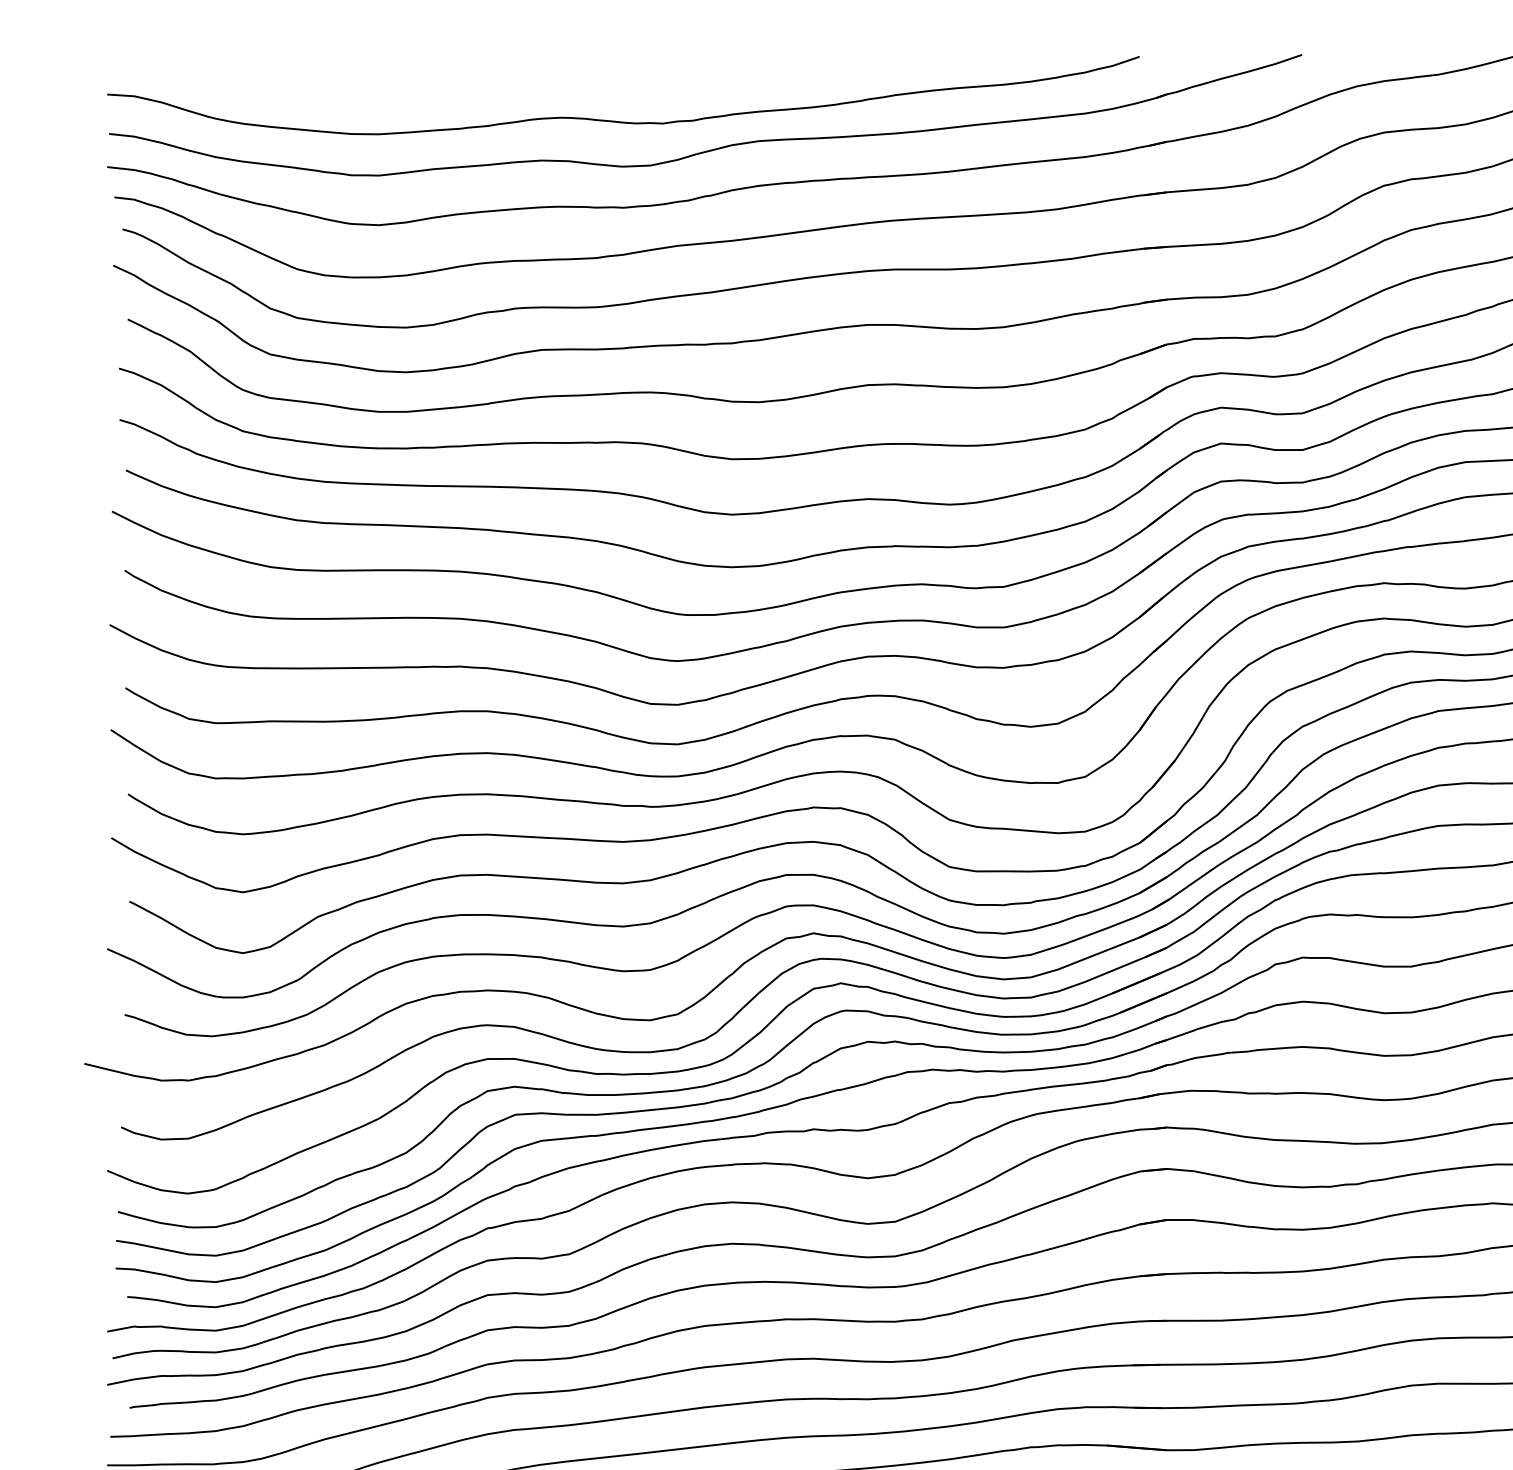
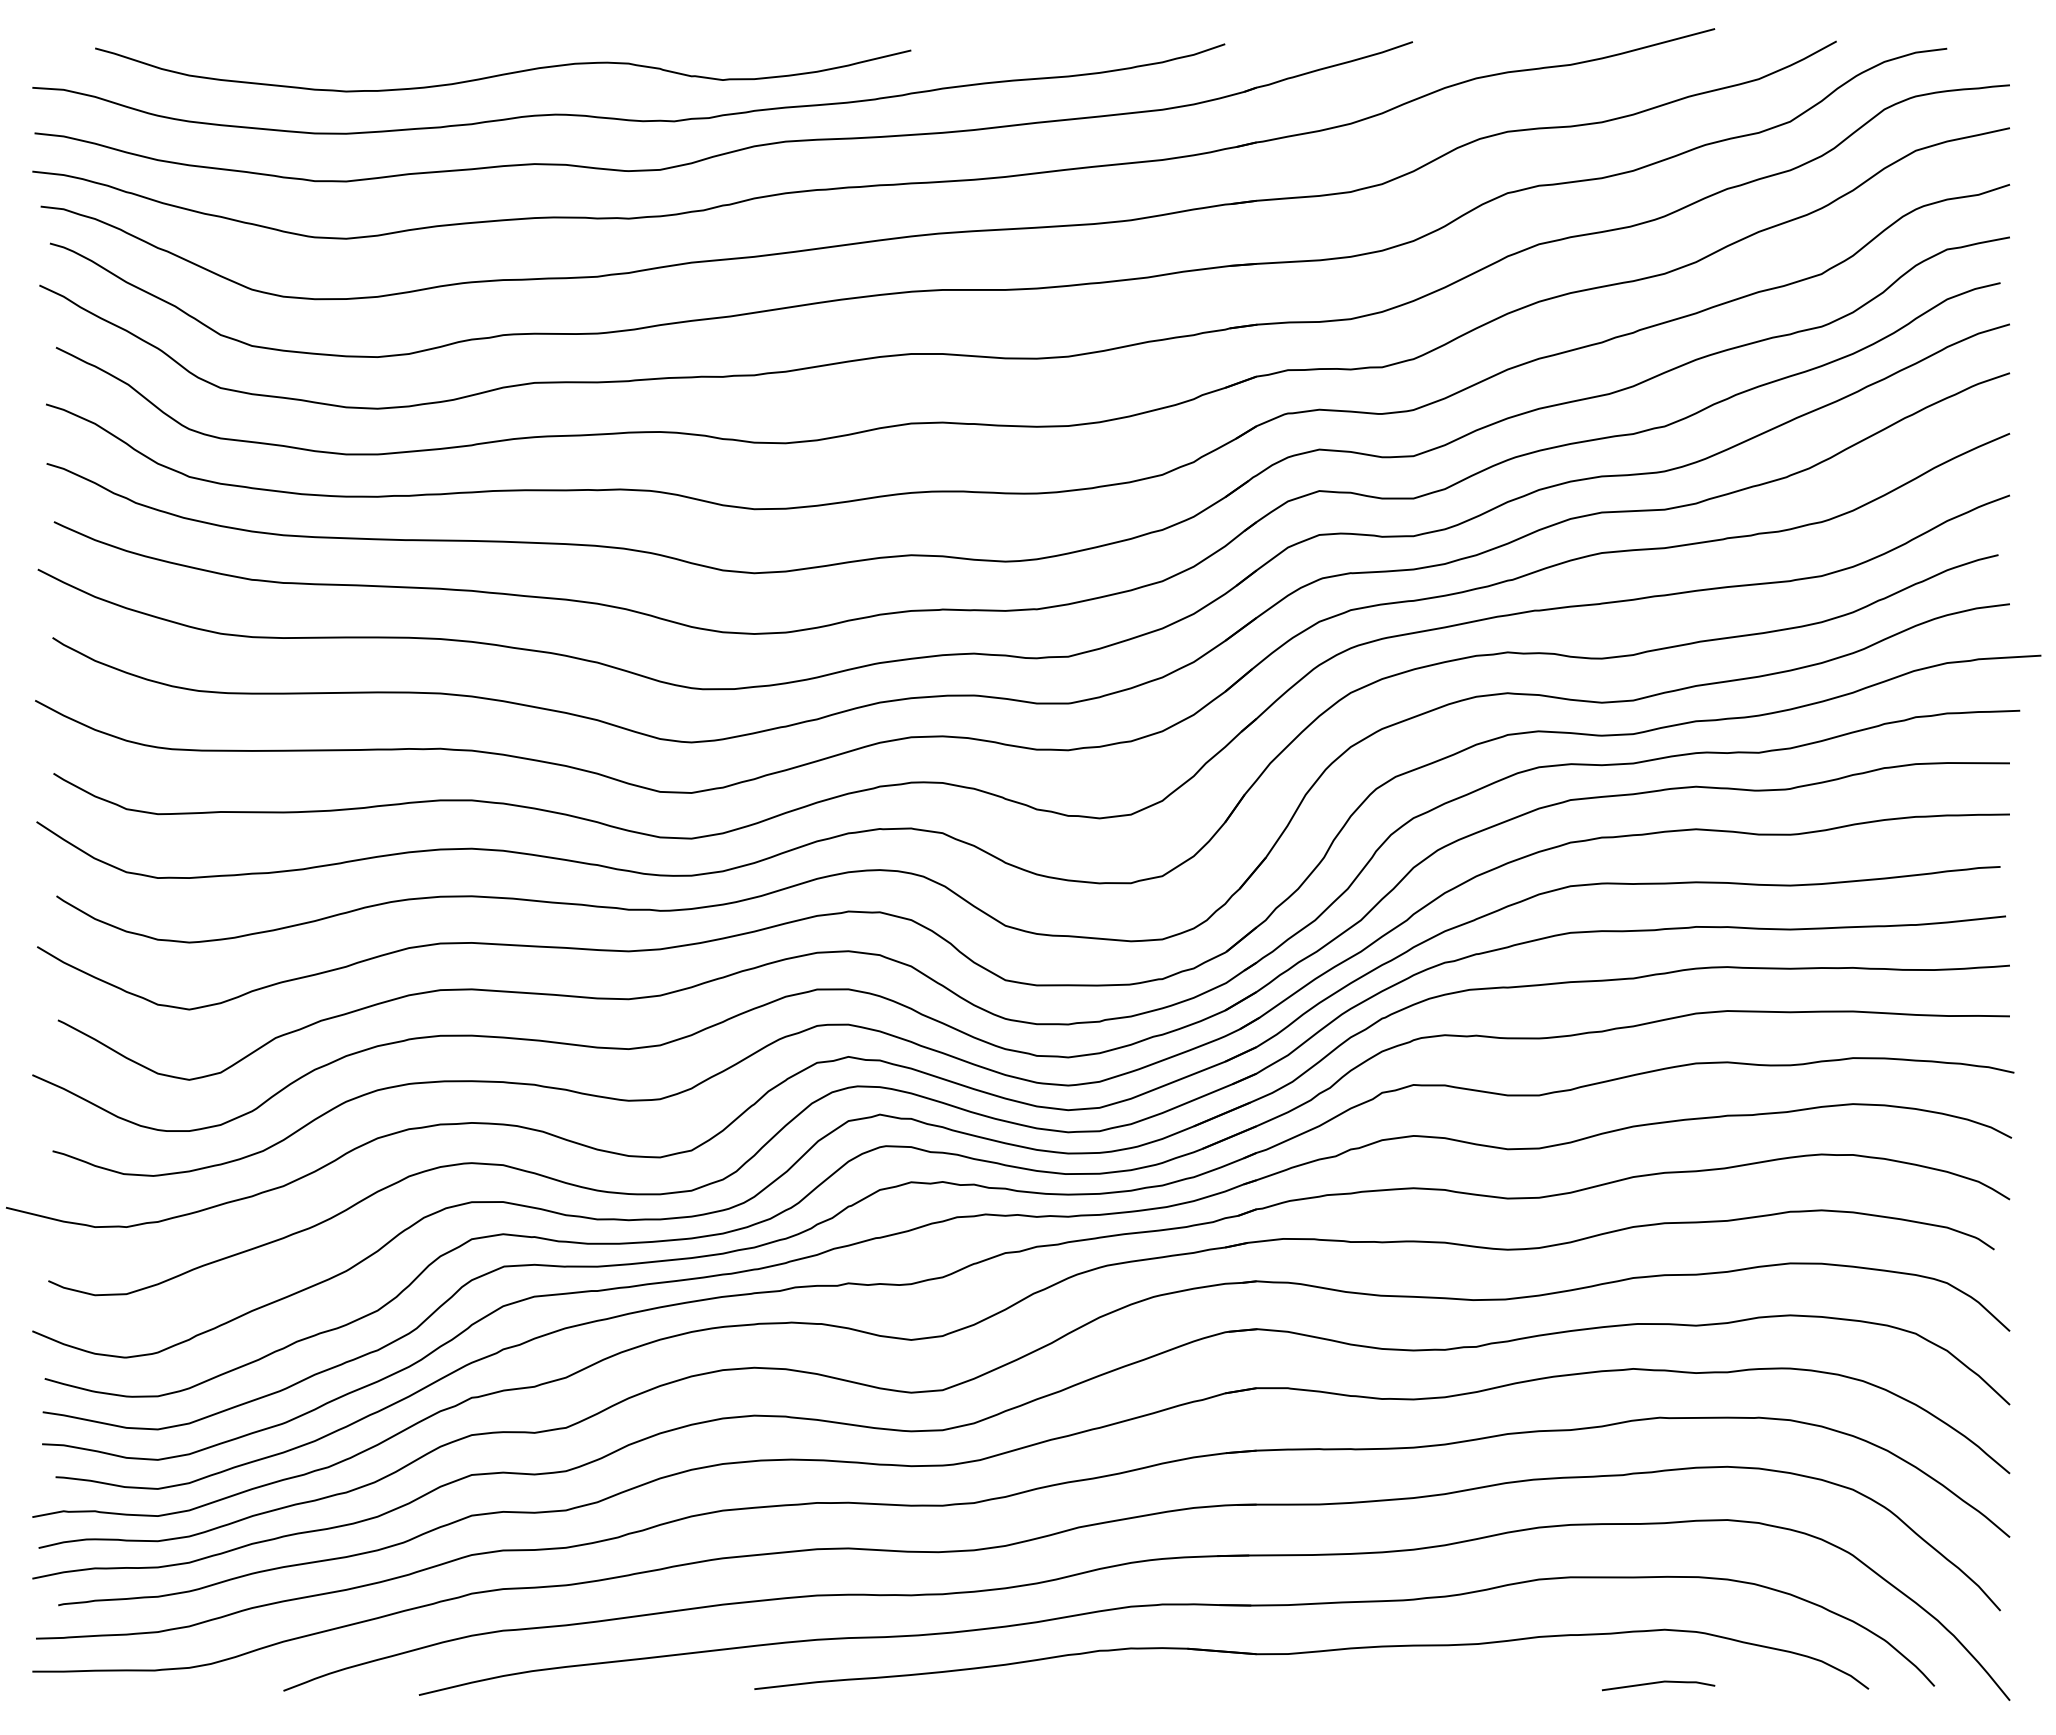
curve: (514, 82) -> (503, 73), added

